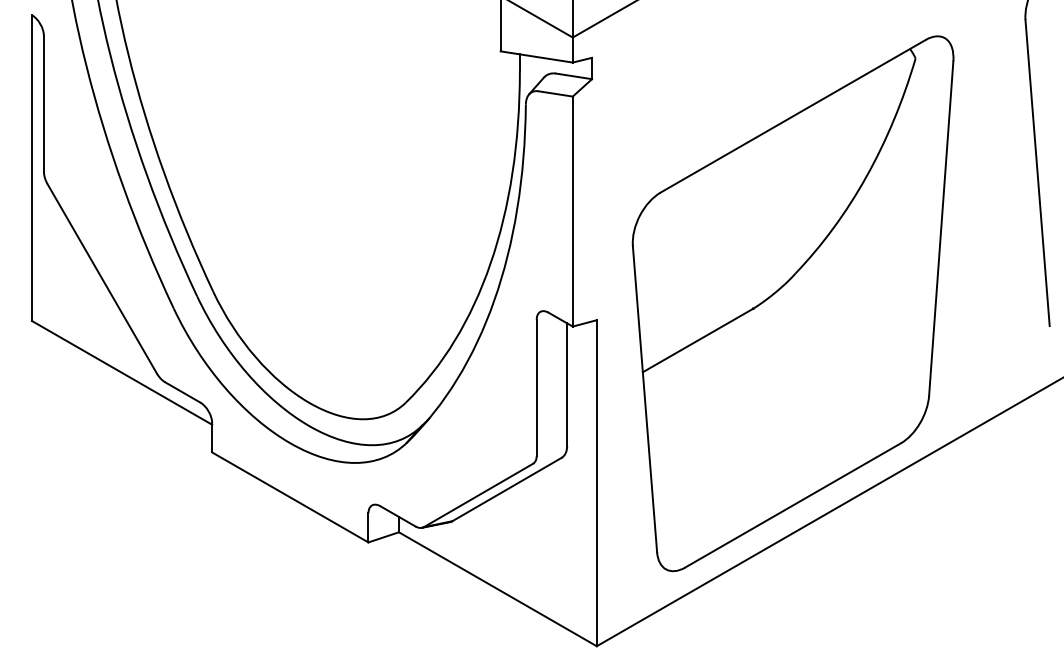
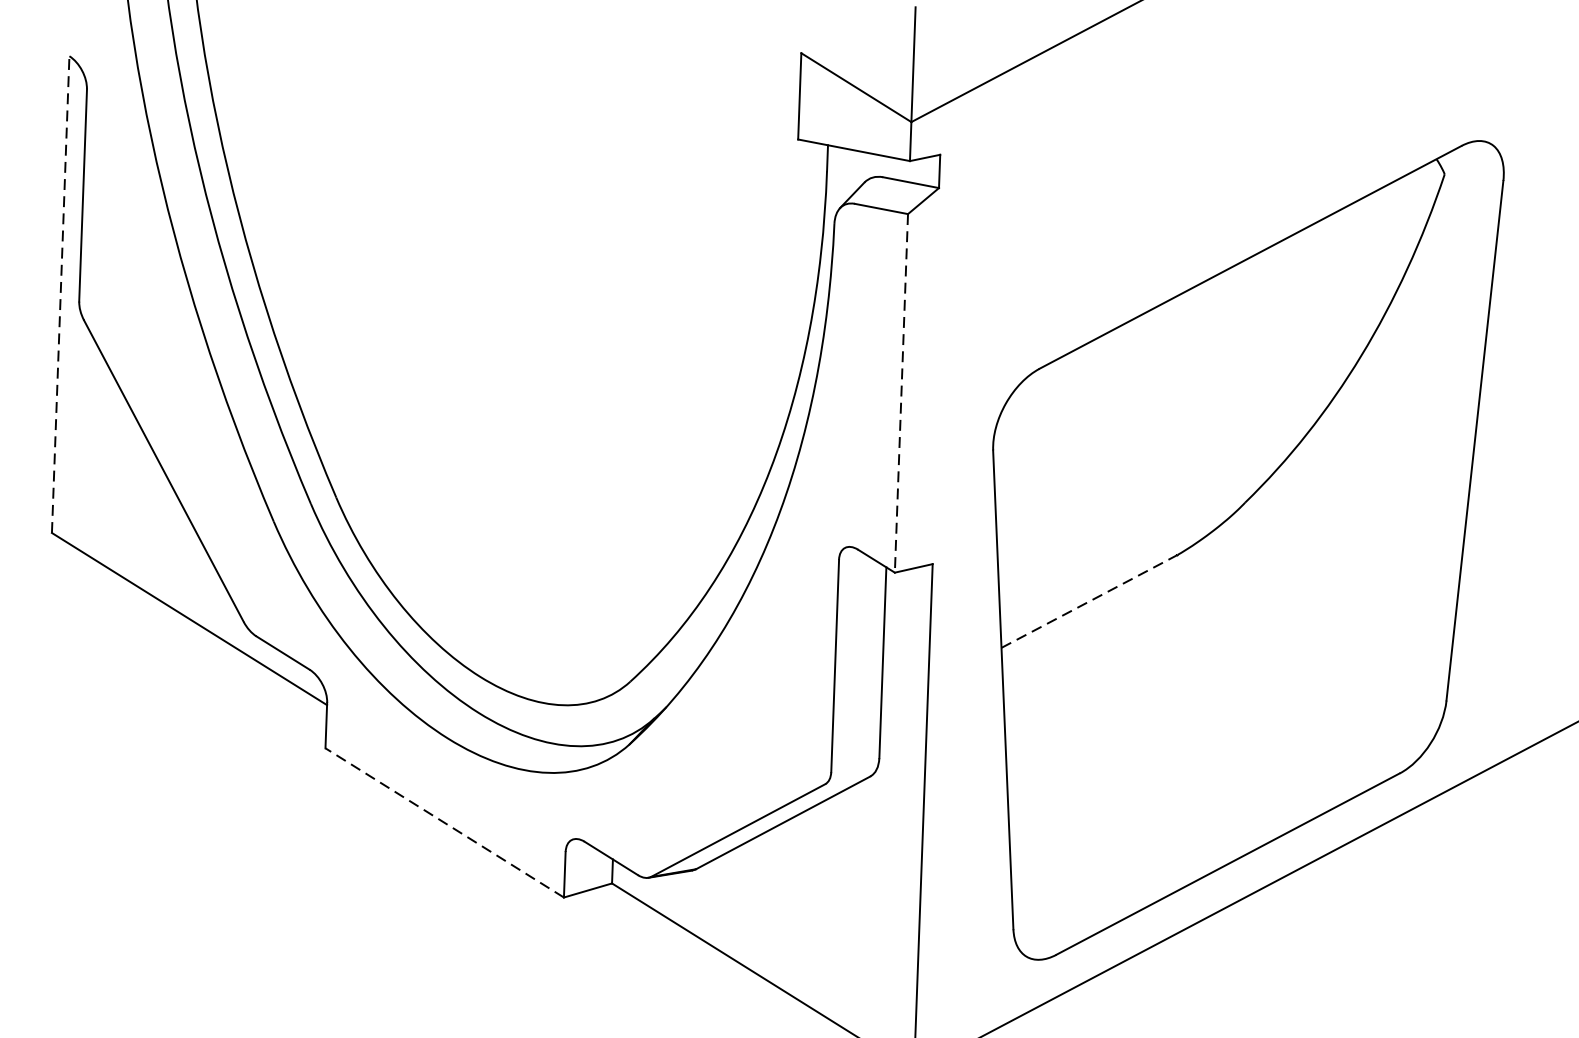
line: (31, 168) -> (60, 295), solid -> dashed
line: (572, 211) -> (901, 393), solid -> dashed
line: (697, 340) -> (1088, 601), solid -> dashed
line: (289, 497) -> (443, 822), solid -> dashed

